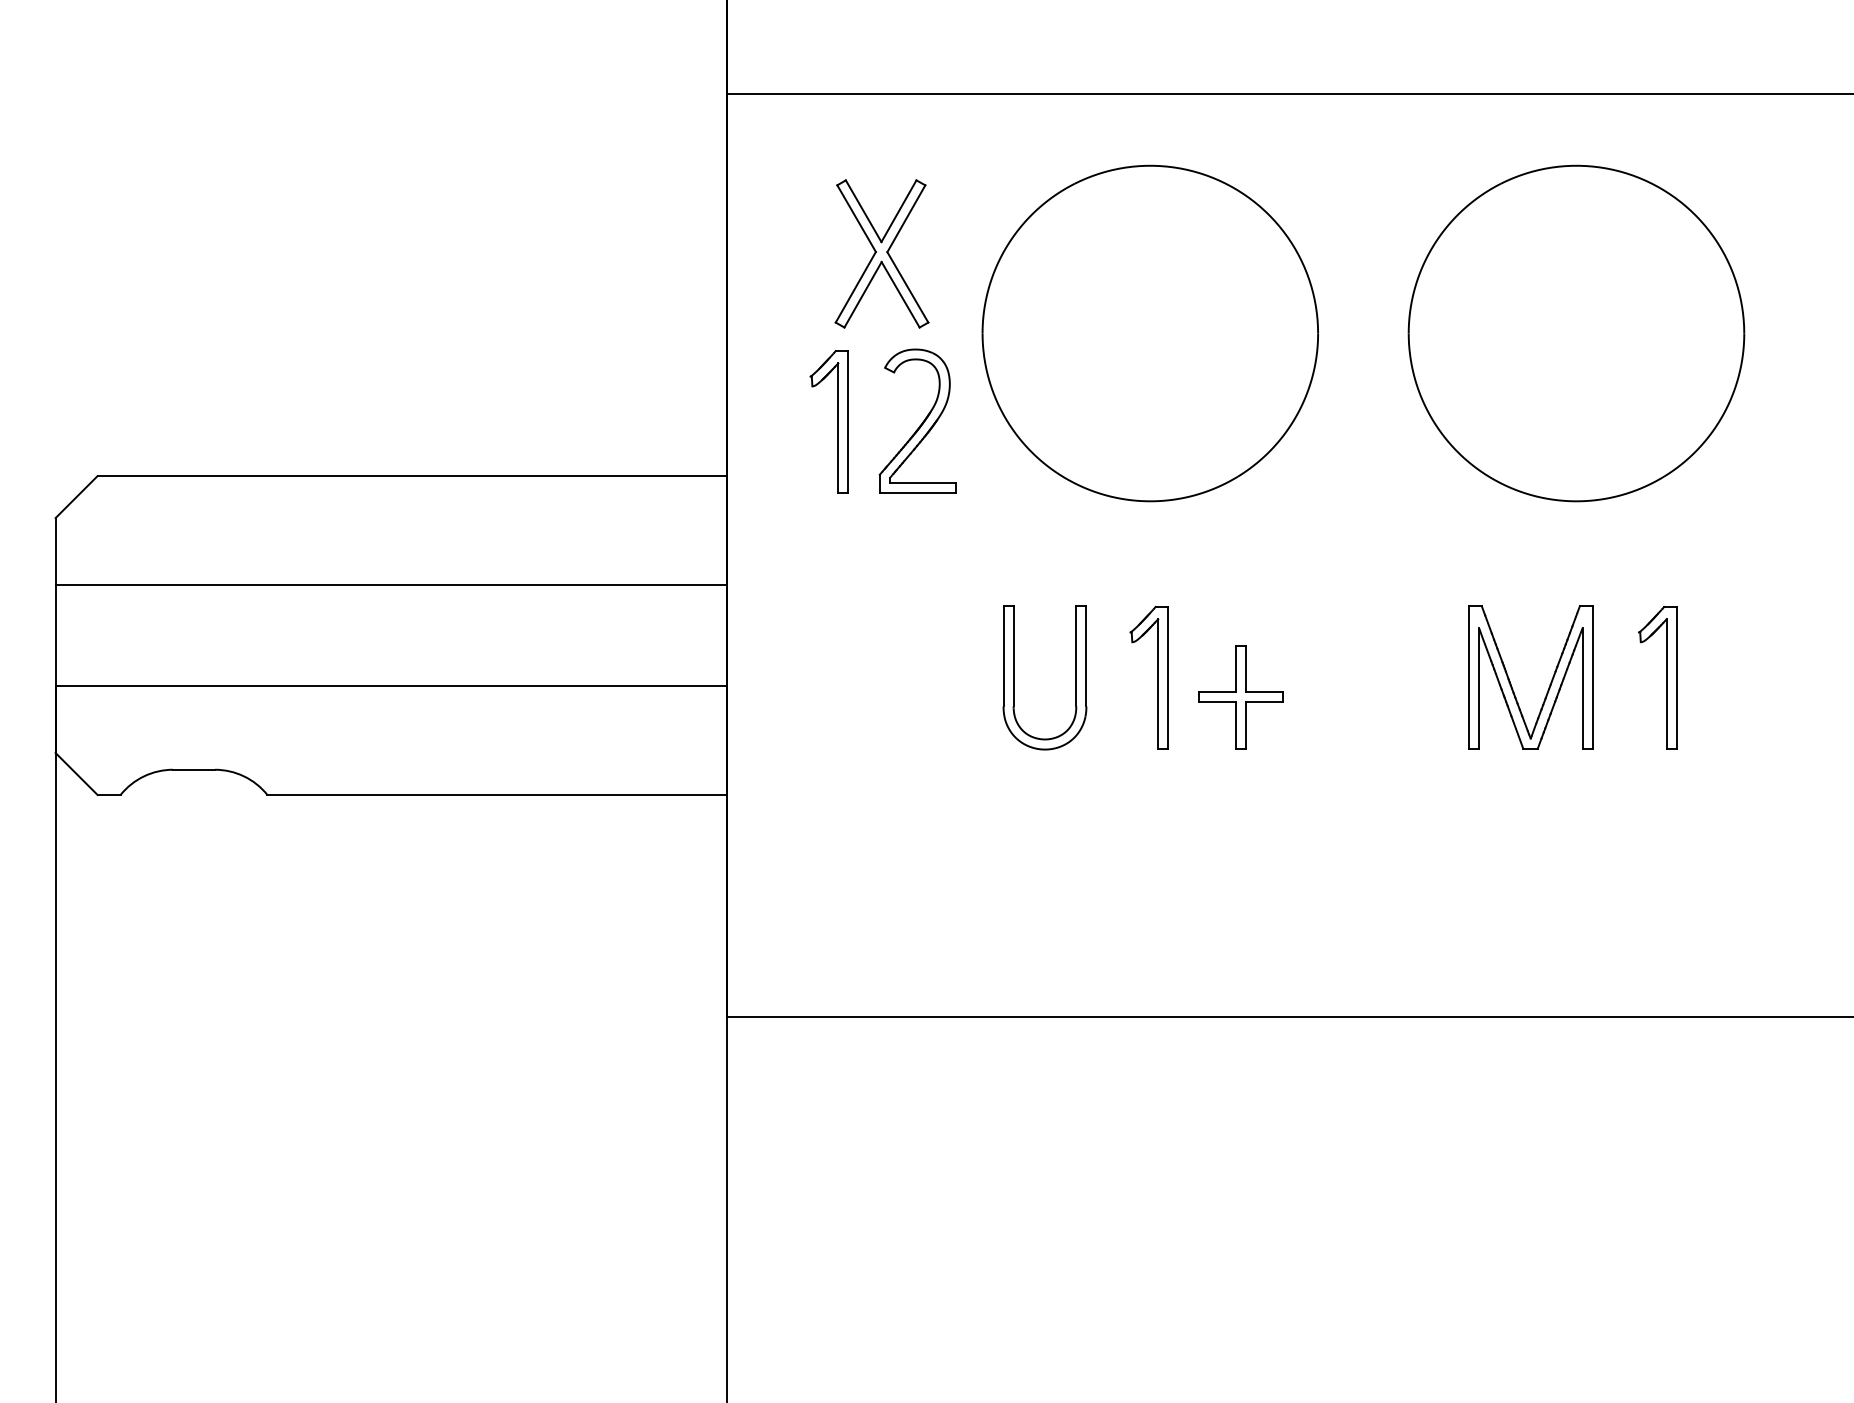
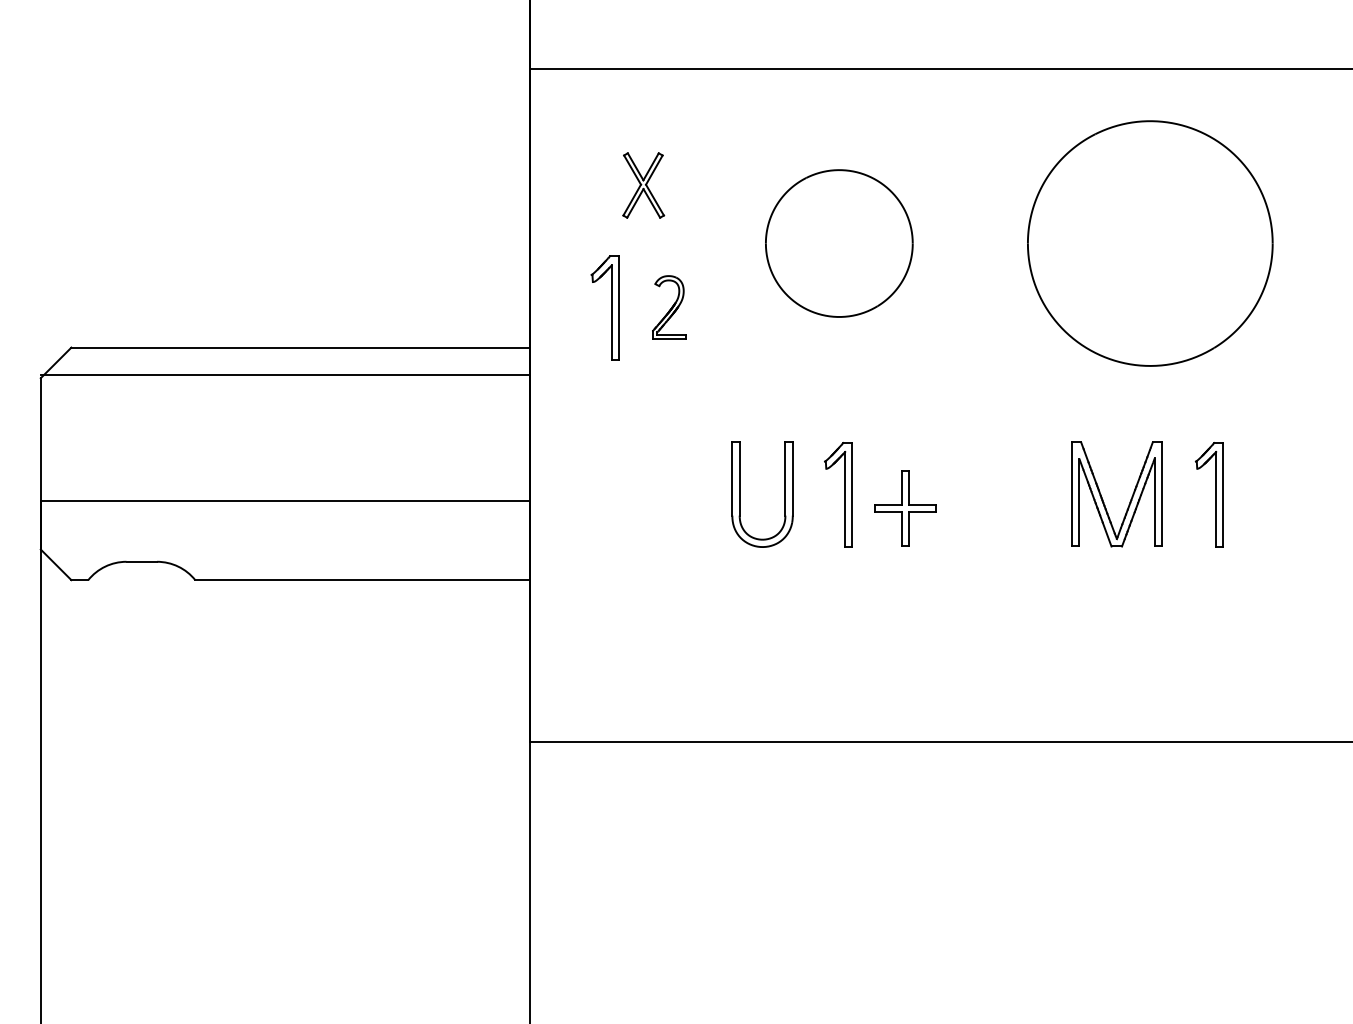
part: (881, 253) -> (643, 185), size x0.6
part: (1149, 333) -> (838, 243), size x0.6
part: (917, 420) -> (669, 307), size x0.6
line: (390, 585) -> (285, 375), moved

